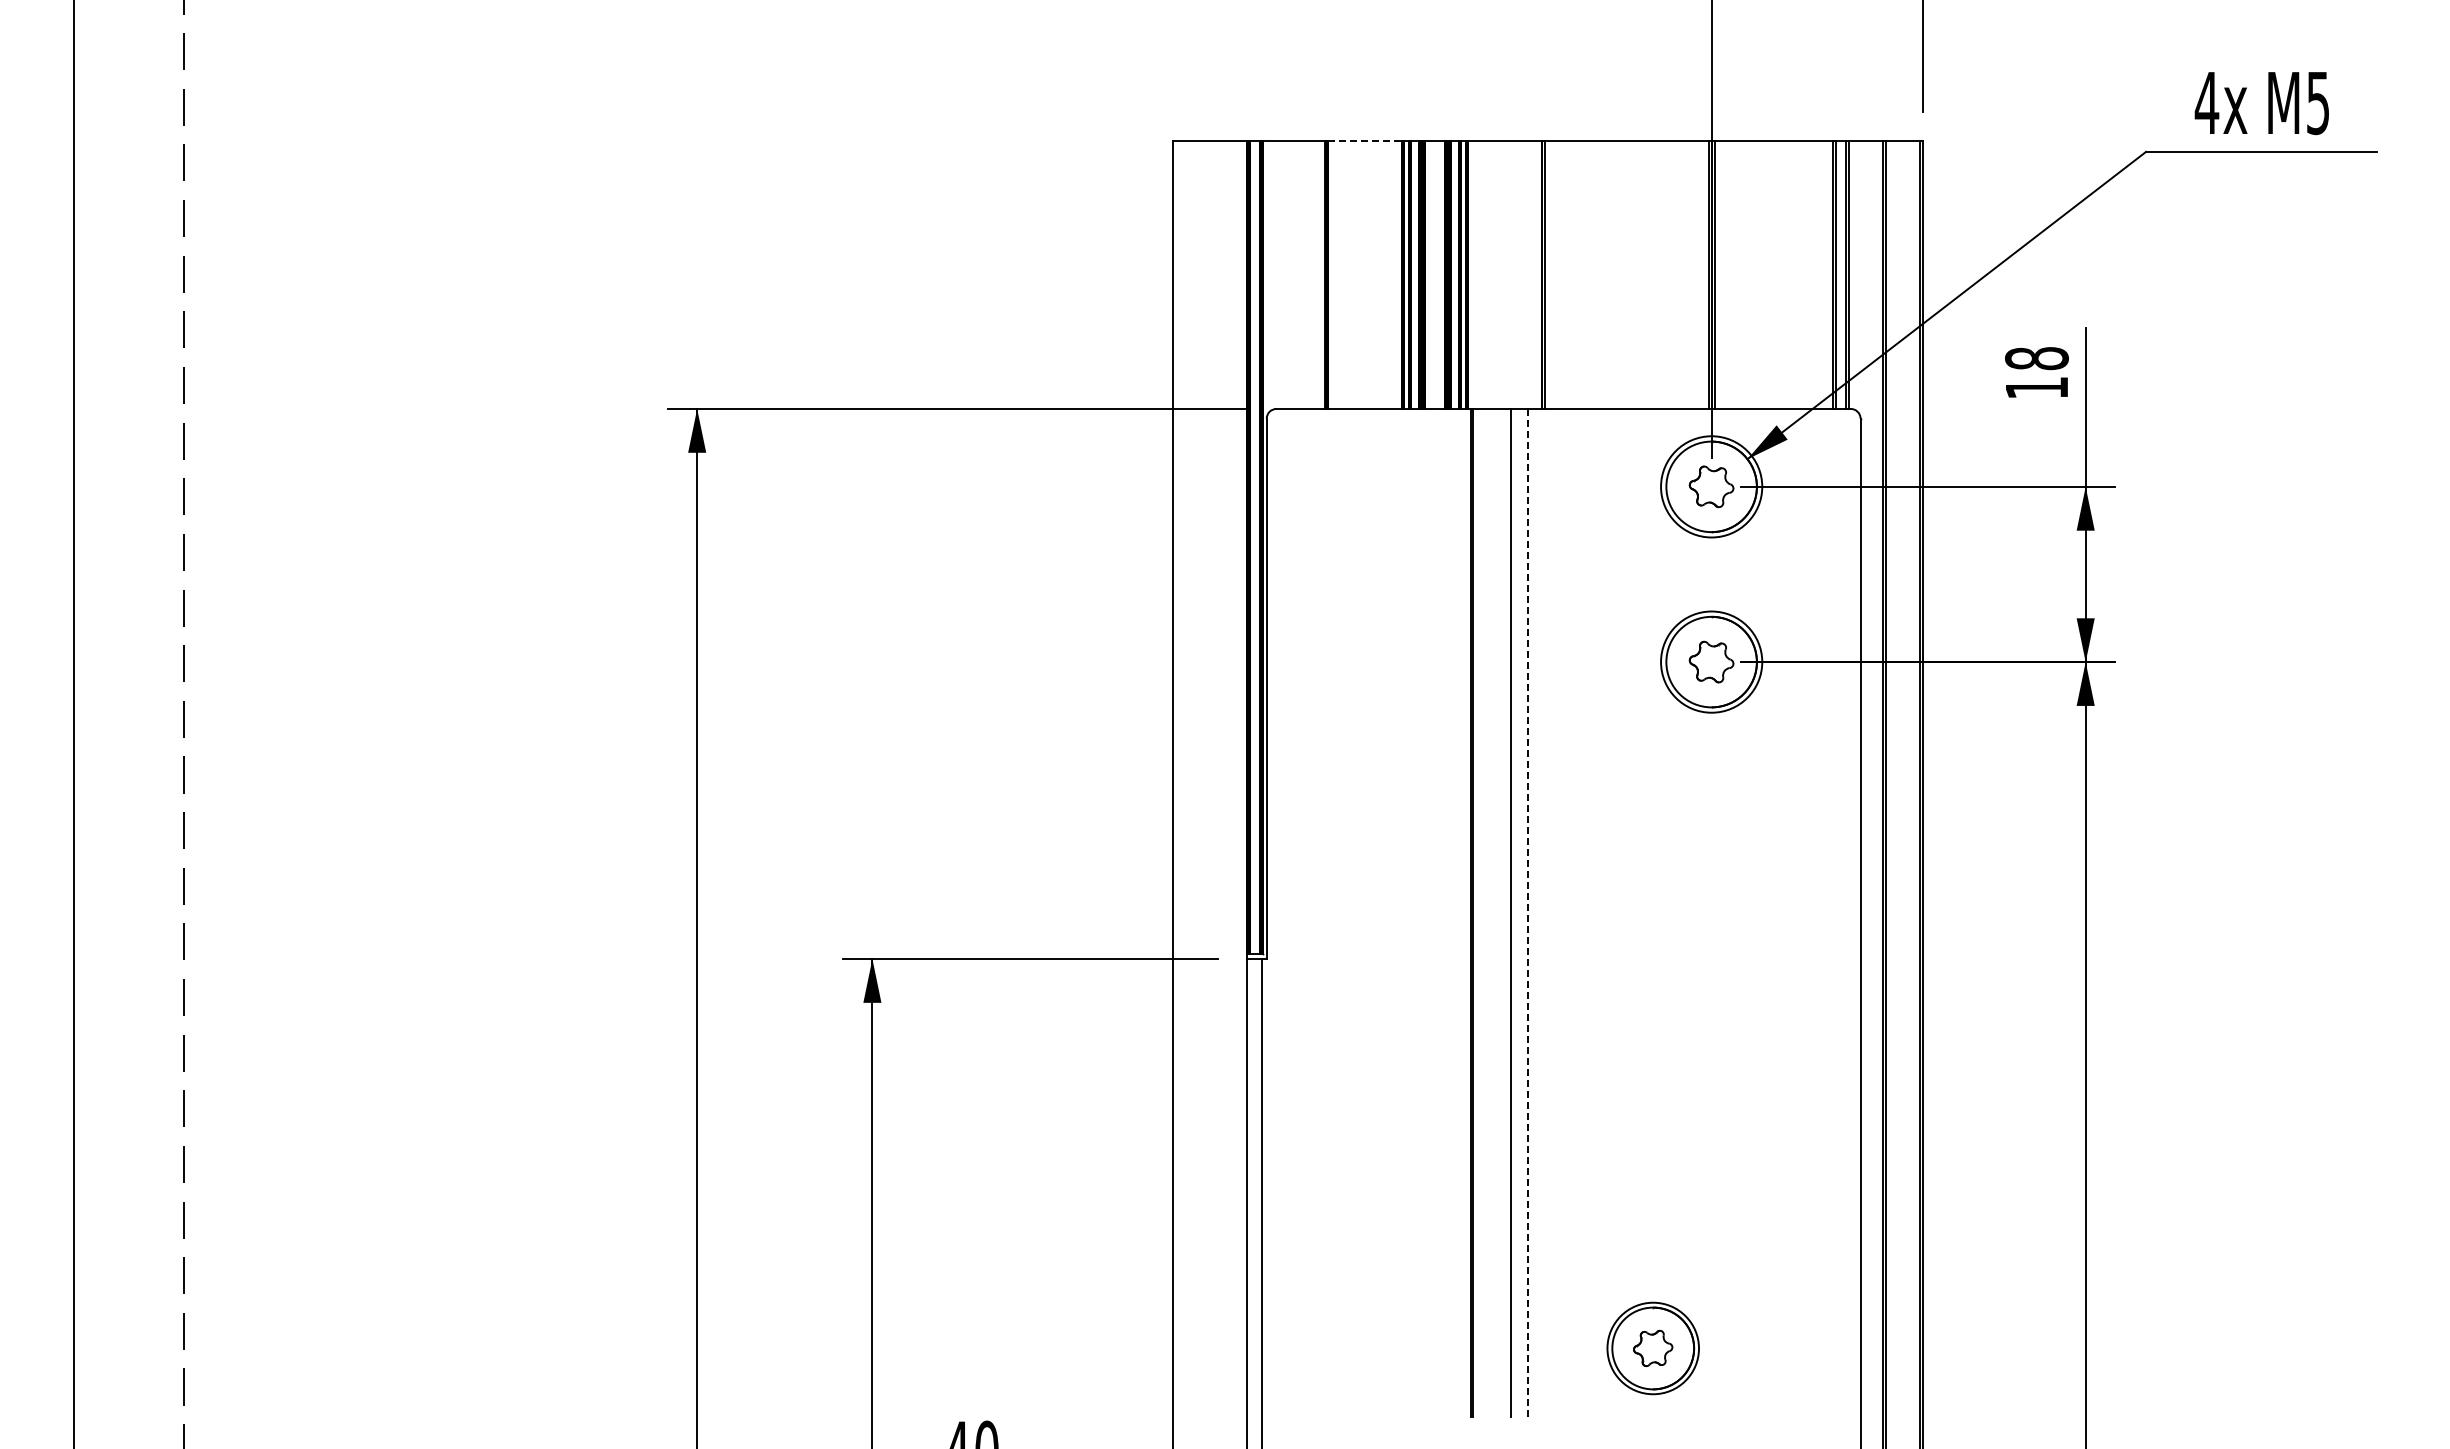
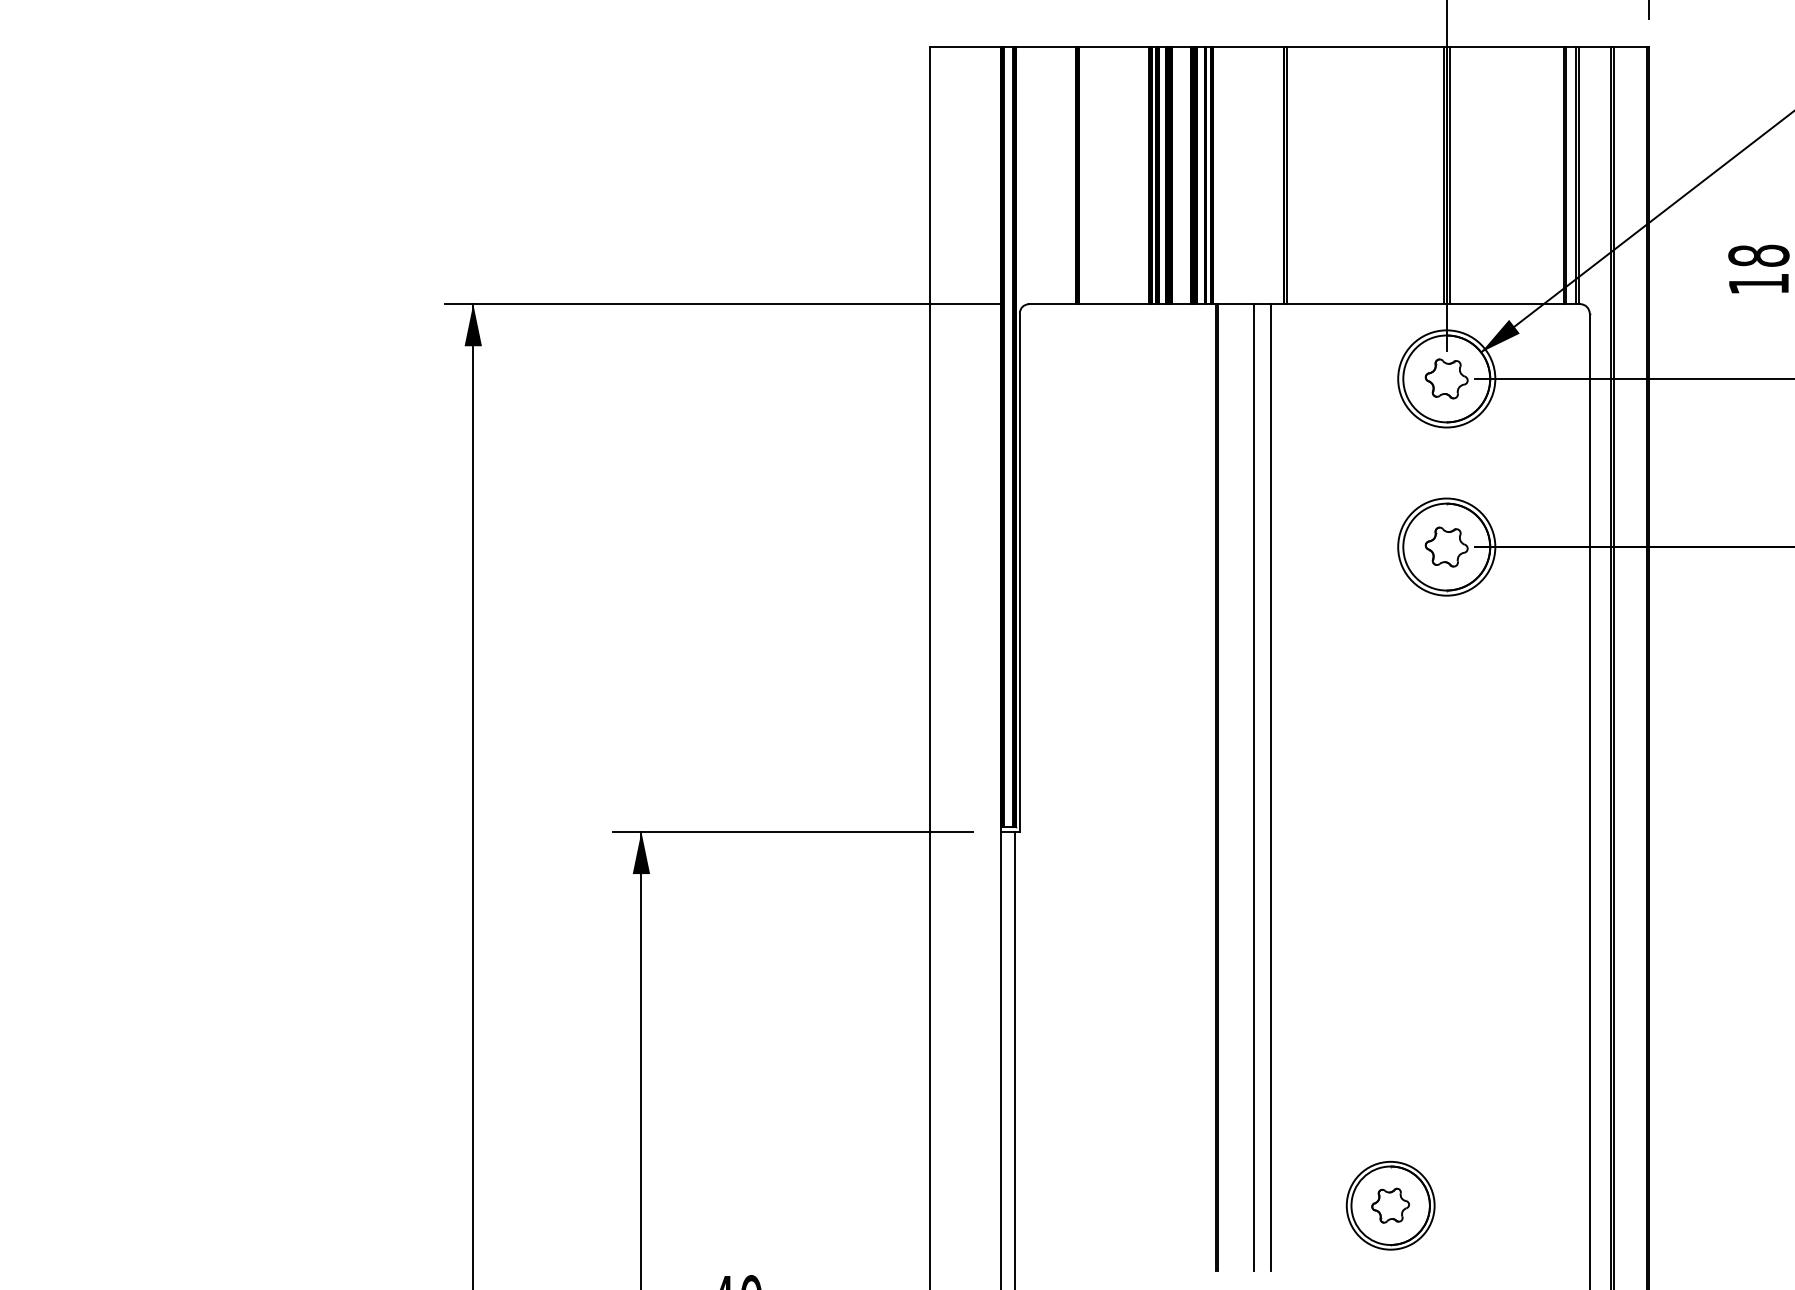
line: (1365, 141) -> (1114, 47), dashed -> solid
line: (1528, 912) -> (1271, 787), dashed -> solid

